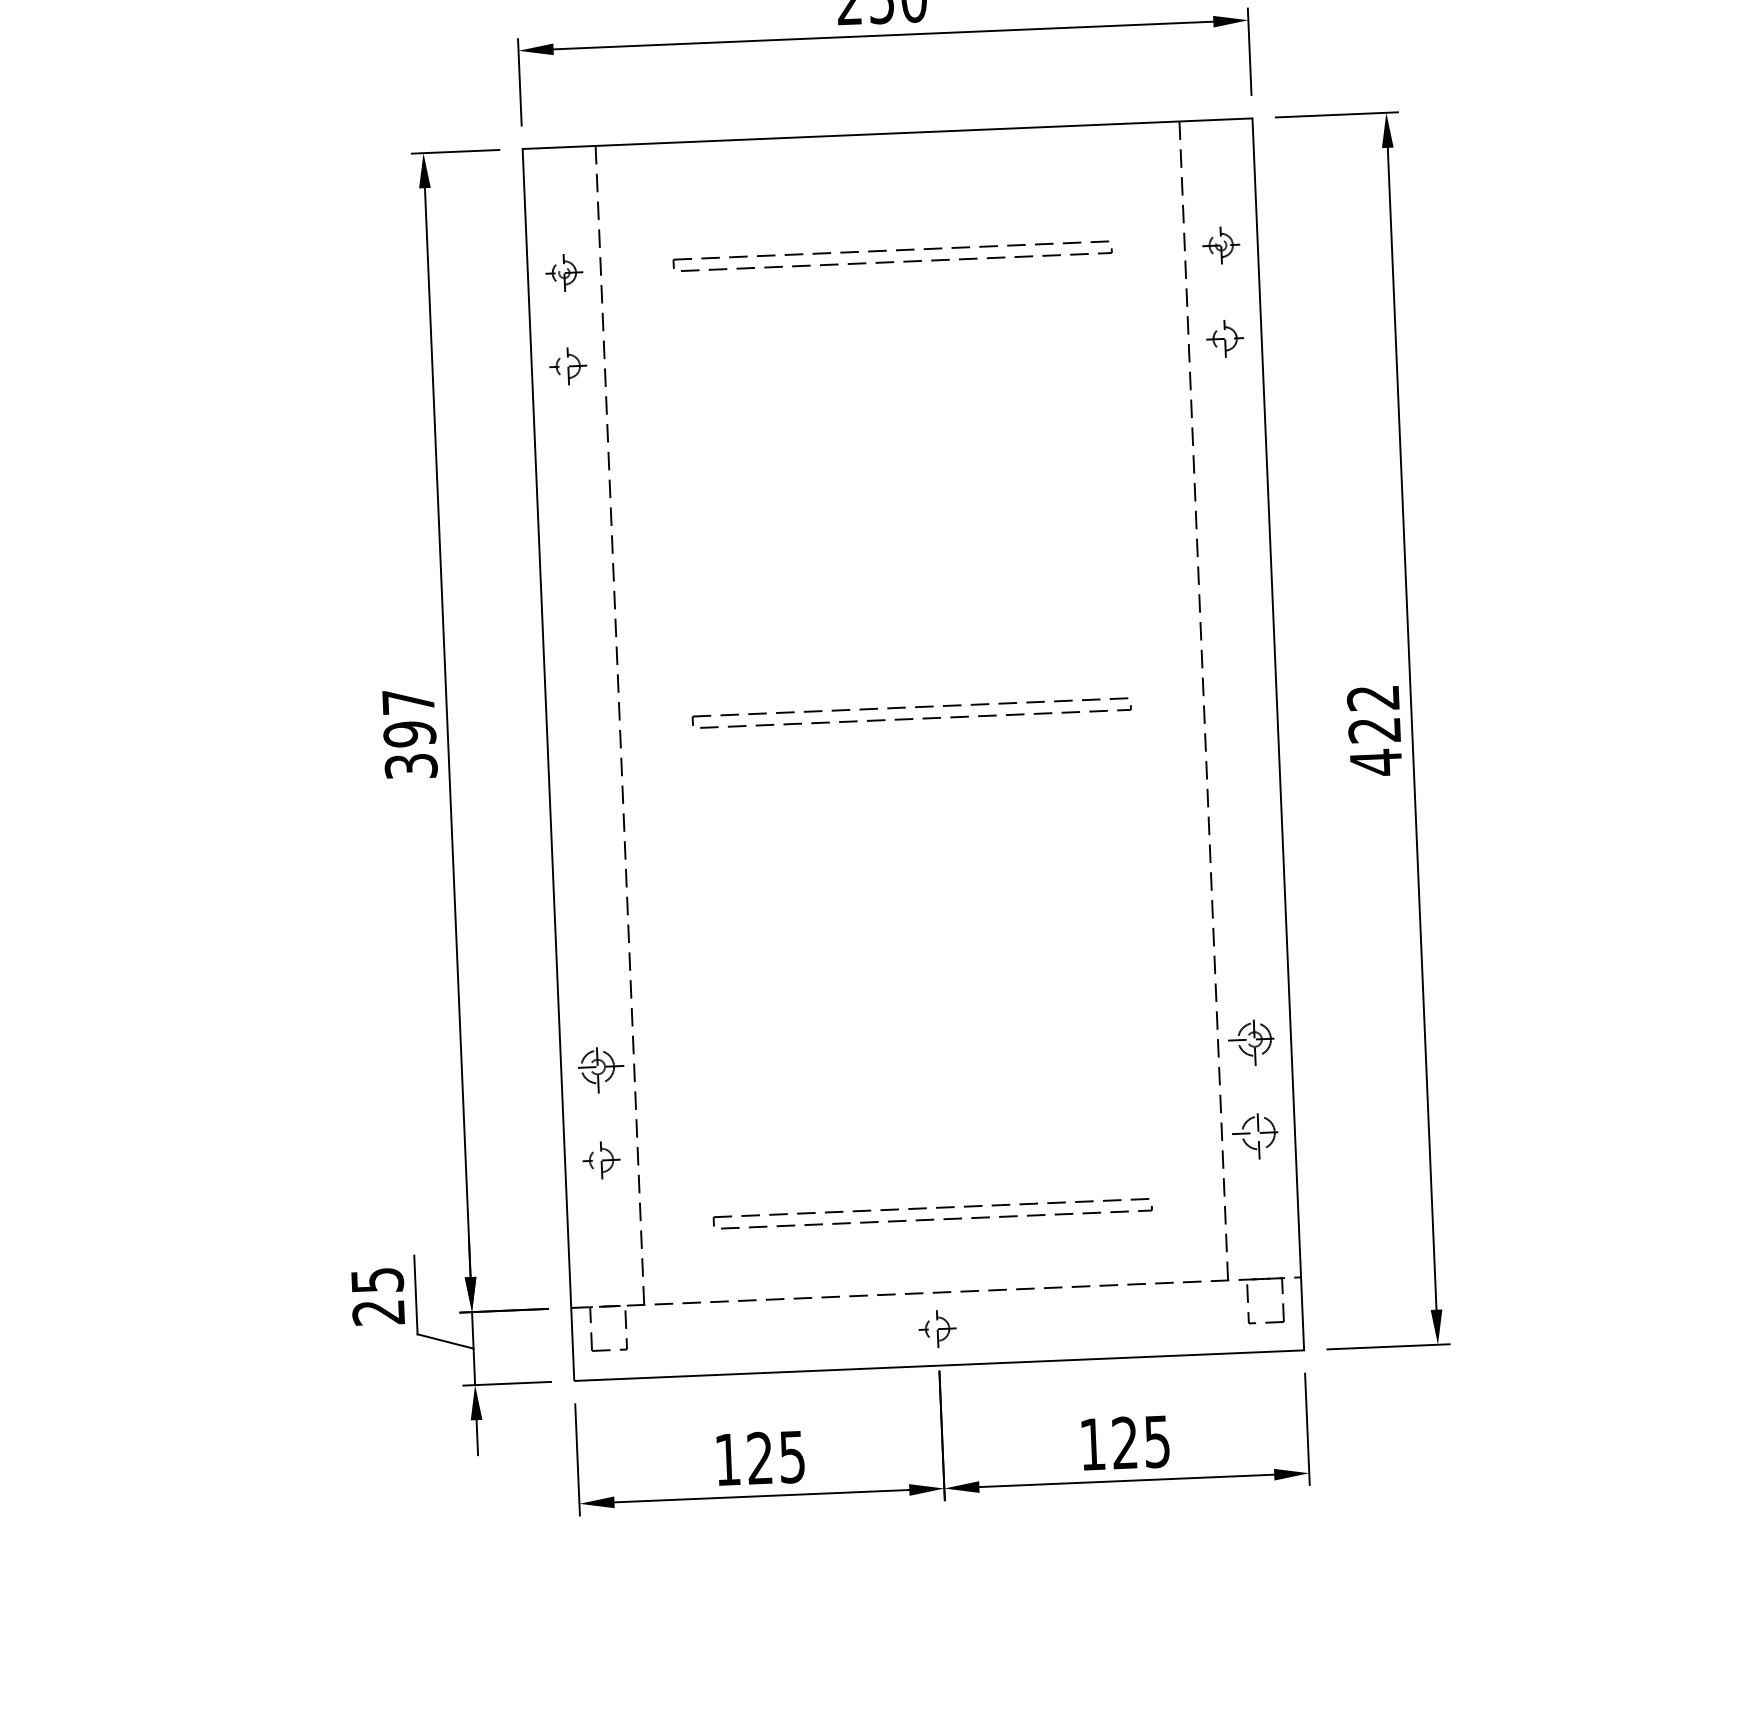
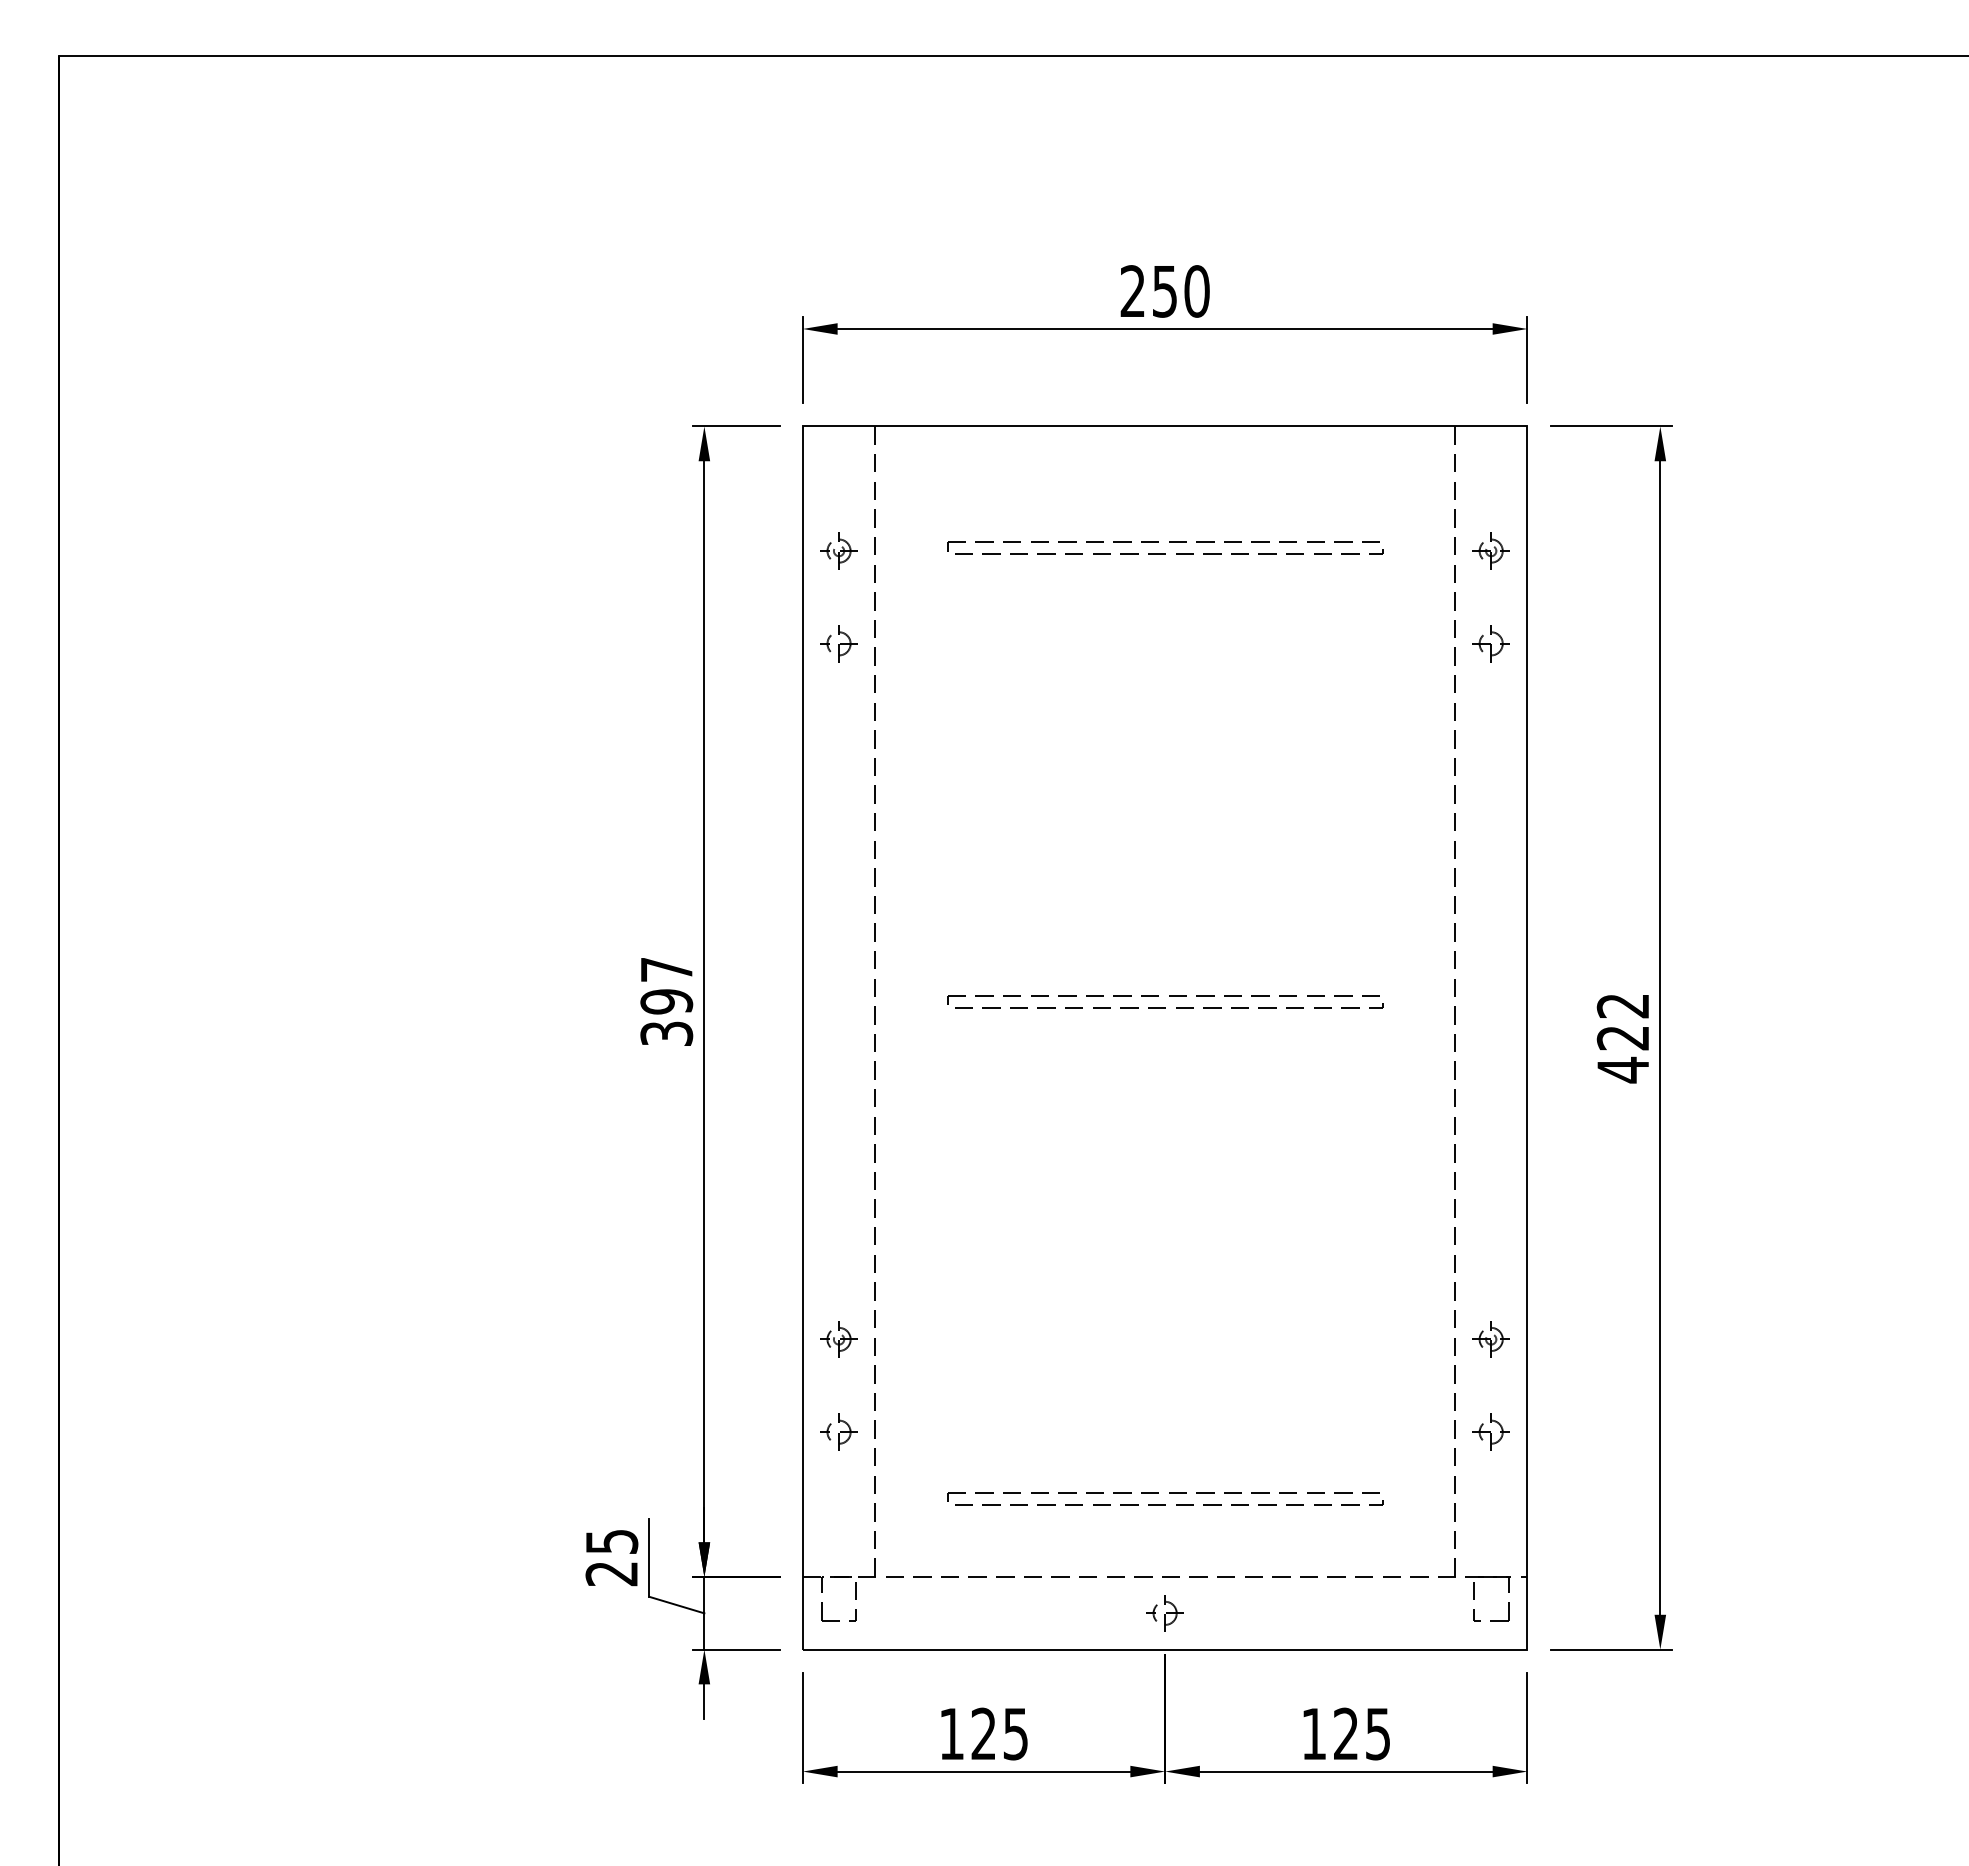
part: (1253, 1039) -> (1490, 1339), size x0.71
part: (597, 1067) -> (838, 1339), size x0.71
part: (1257, 1132) -> (1490, 1431), size x0.71

